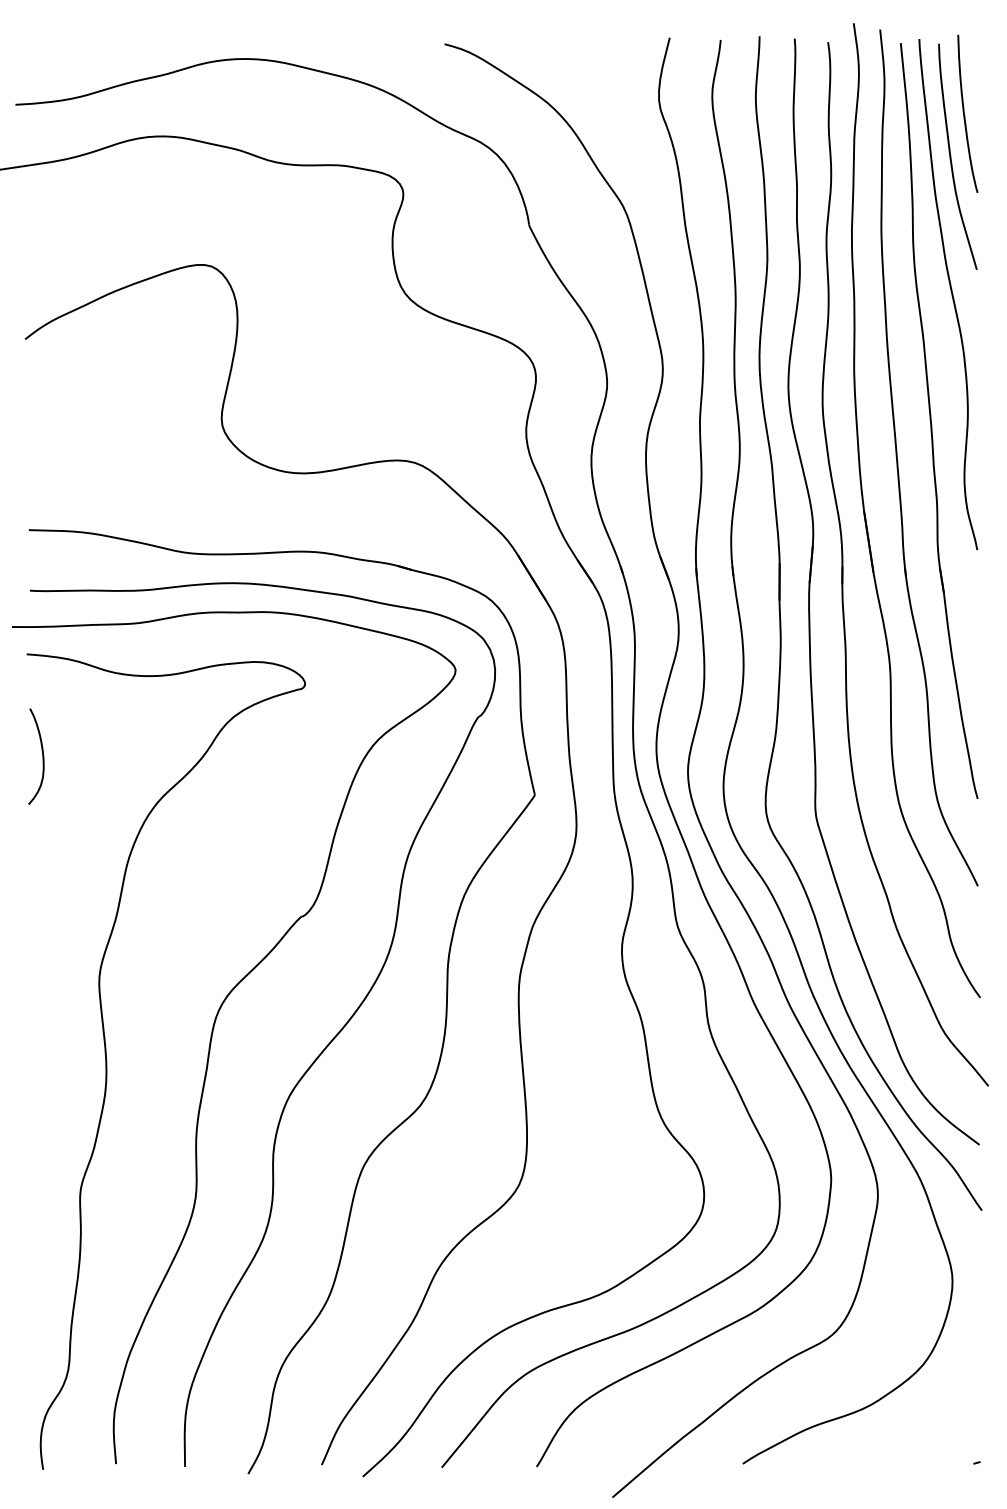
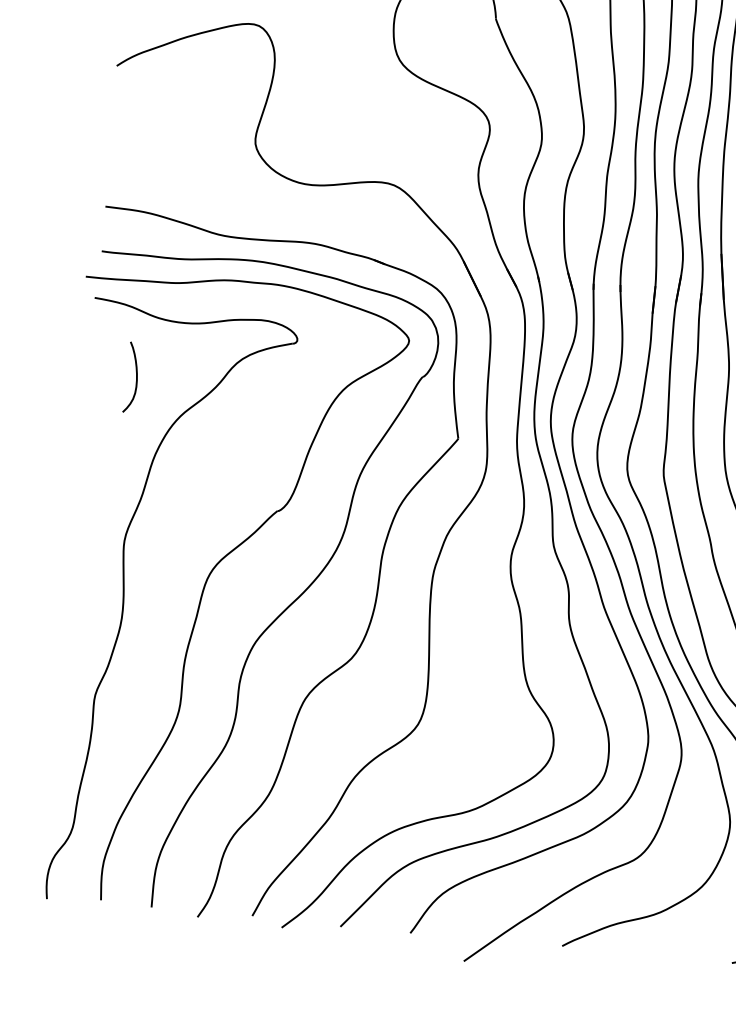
curve: (42, 756) -> (136, 377), moved

